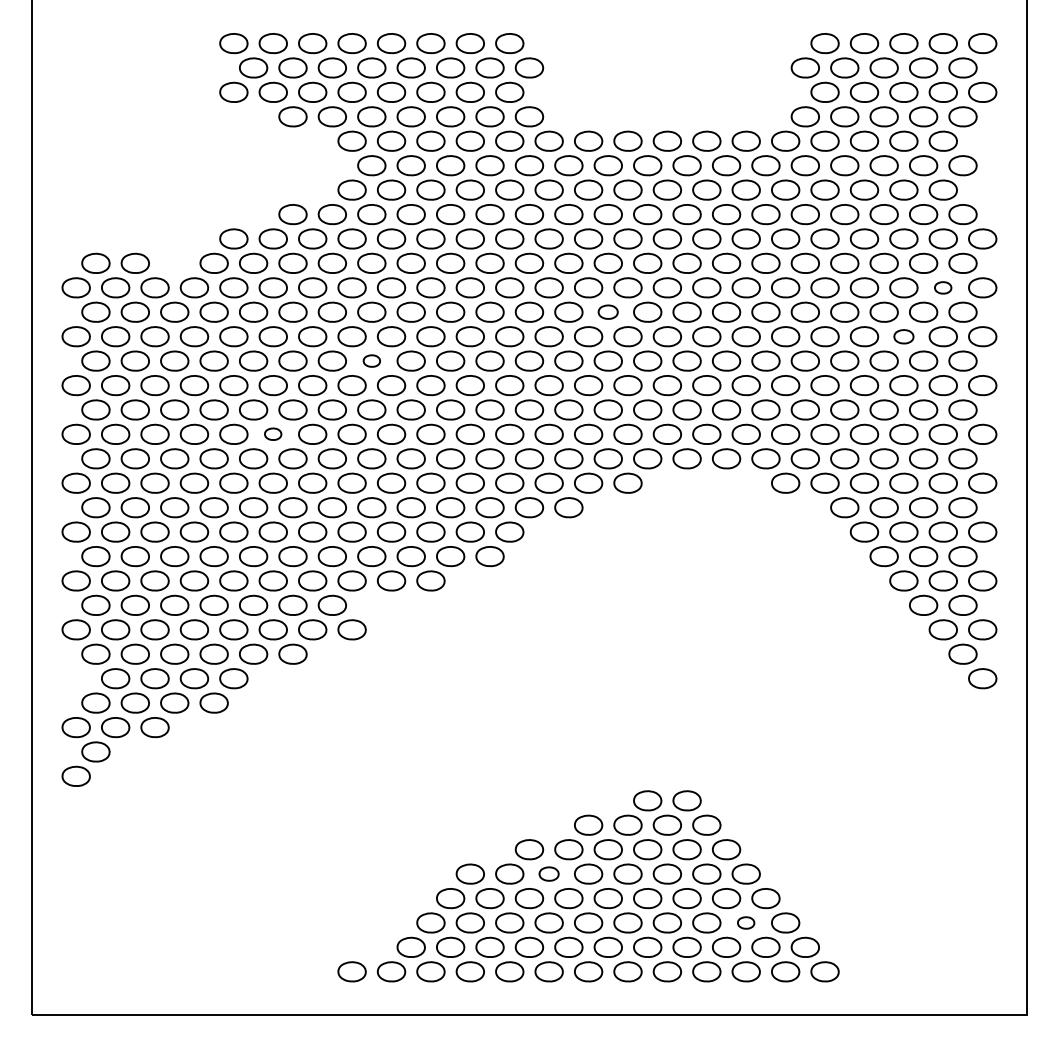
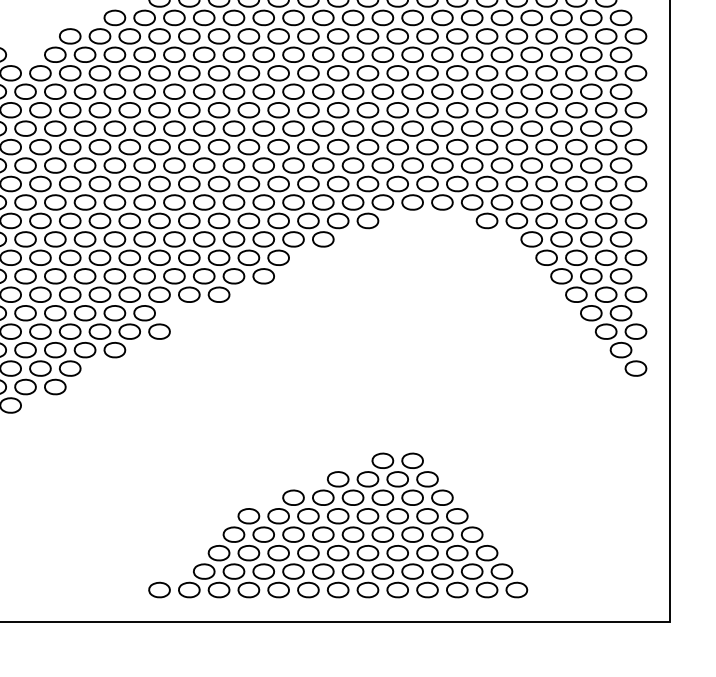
part: (942, 287) -> (605, 73), size x1.67
part: (607, 311) -> (352, 91), size x1.43
part: (903, 336) -> (576, 110), size x1.43
part: (371, 360) -> (174, 128), size x1.67
part: (272, 433) -> (99, 183), size x1.67
part: (548, 873) -> (307, 515), size x1.43
part: (745, 922) -> (456, 552), size x1.67

